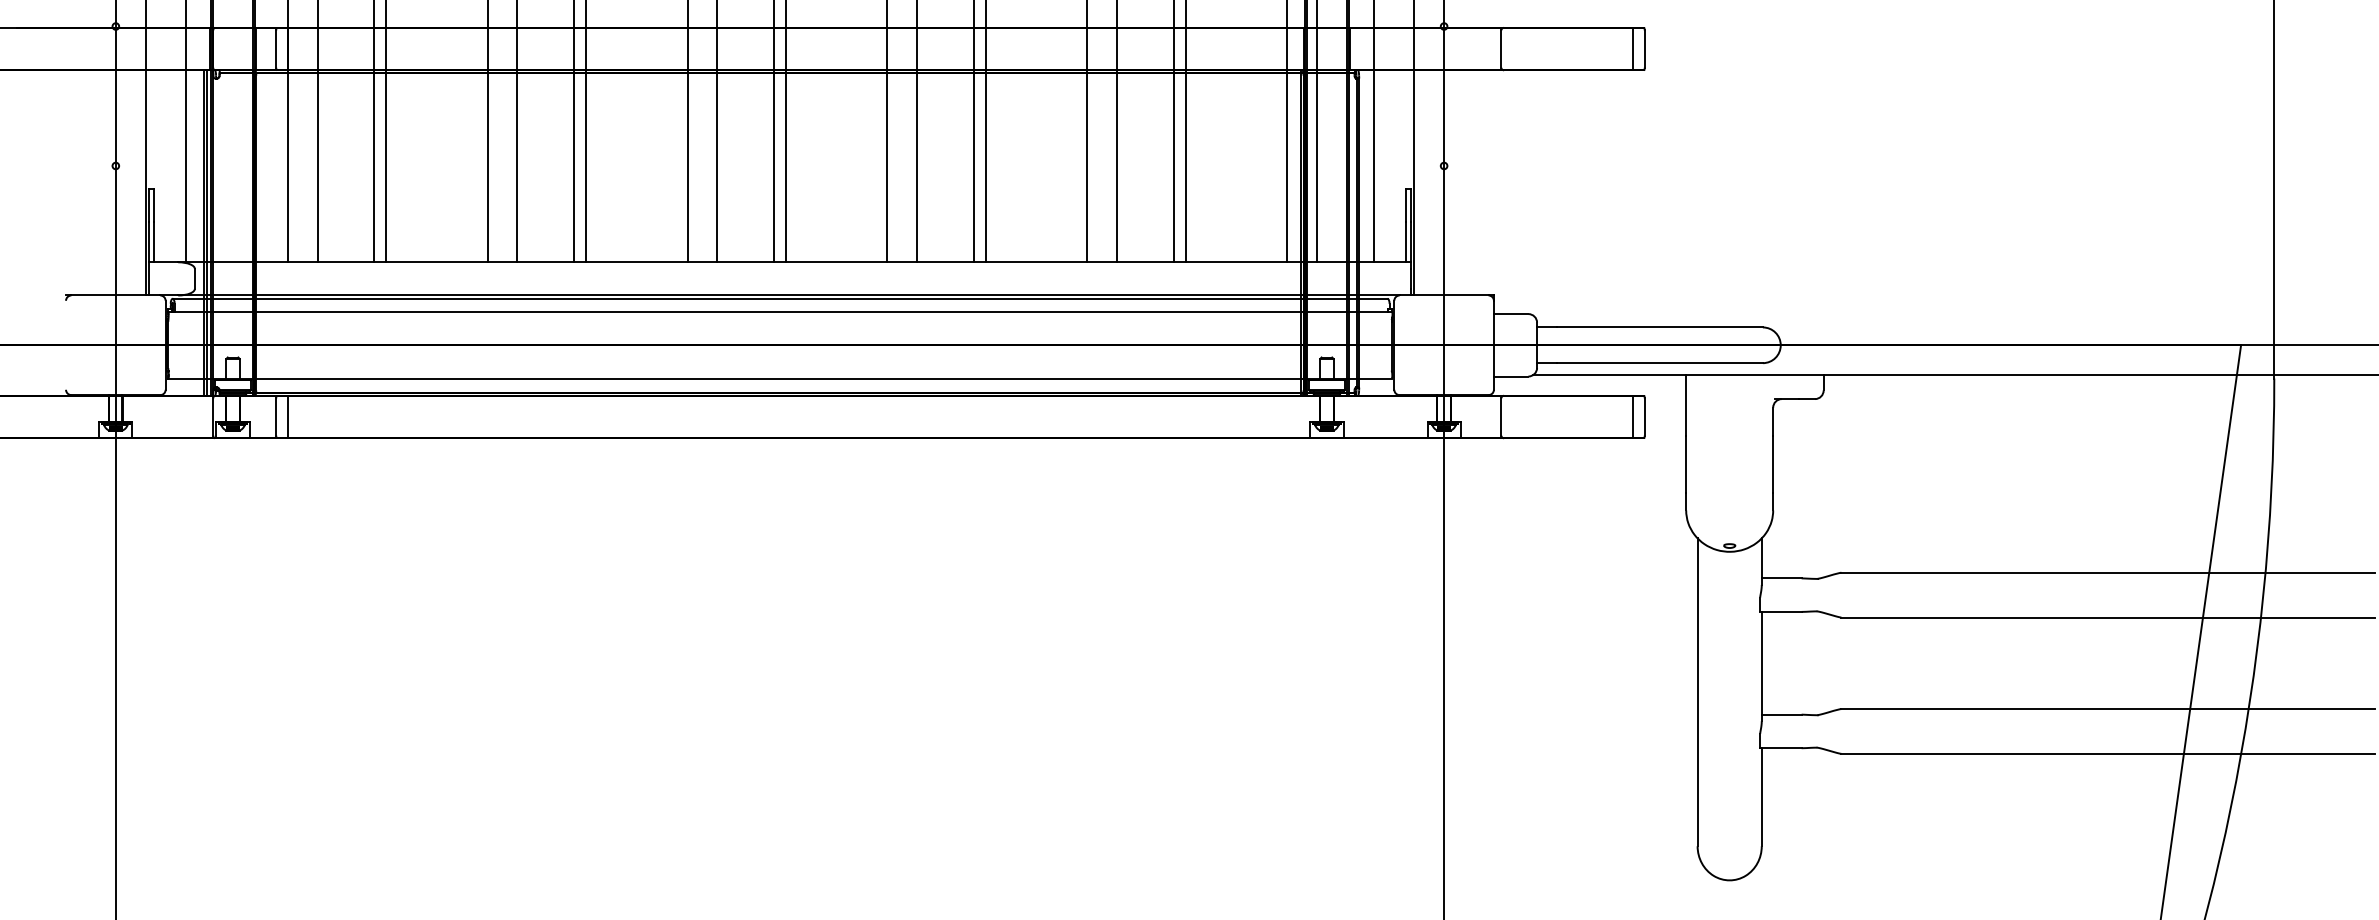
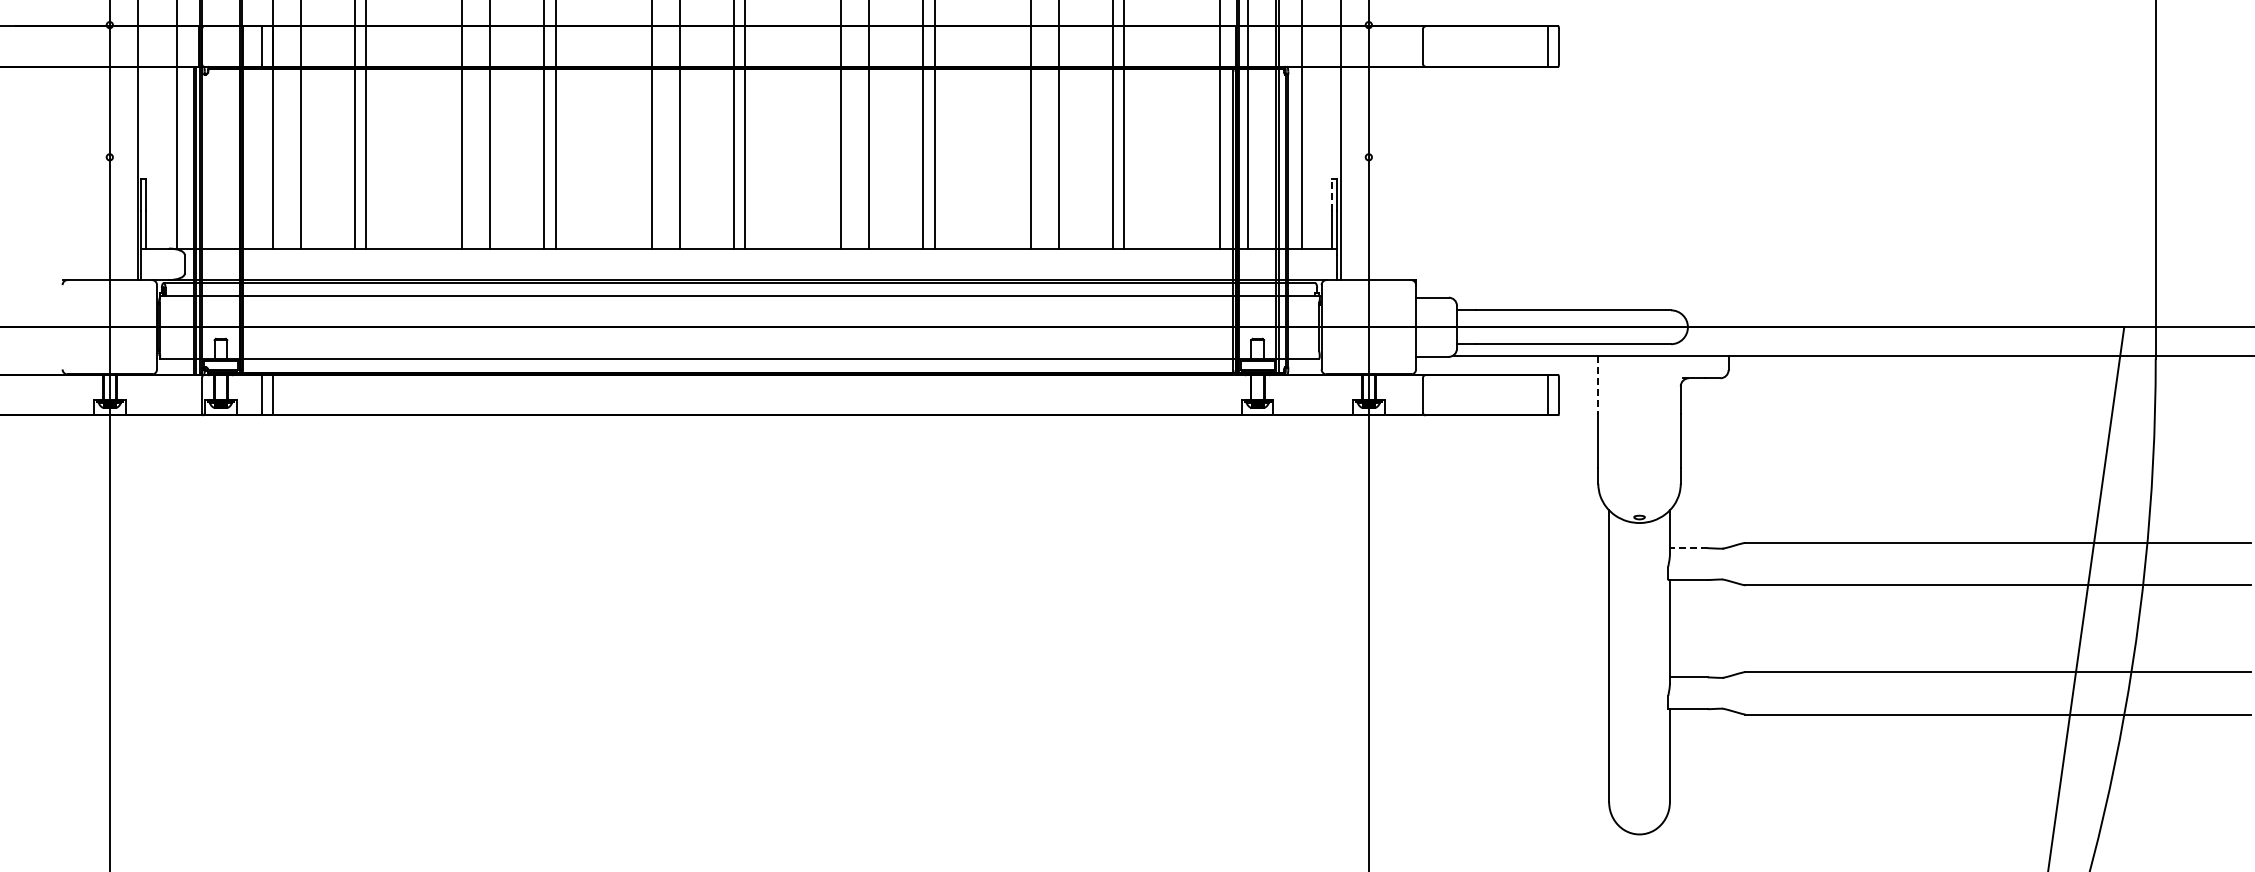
line: (1405, 206) -> (1332, 195), solid -> dashed
line: (1686, 405) -> (1598, 384), solid -> dashed
line: (1781, 578) -> (1688, 548), solid -> dashed

